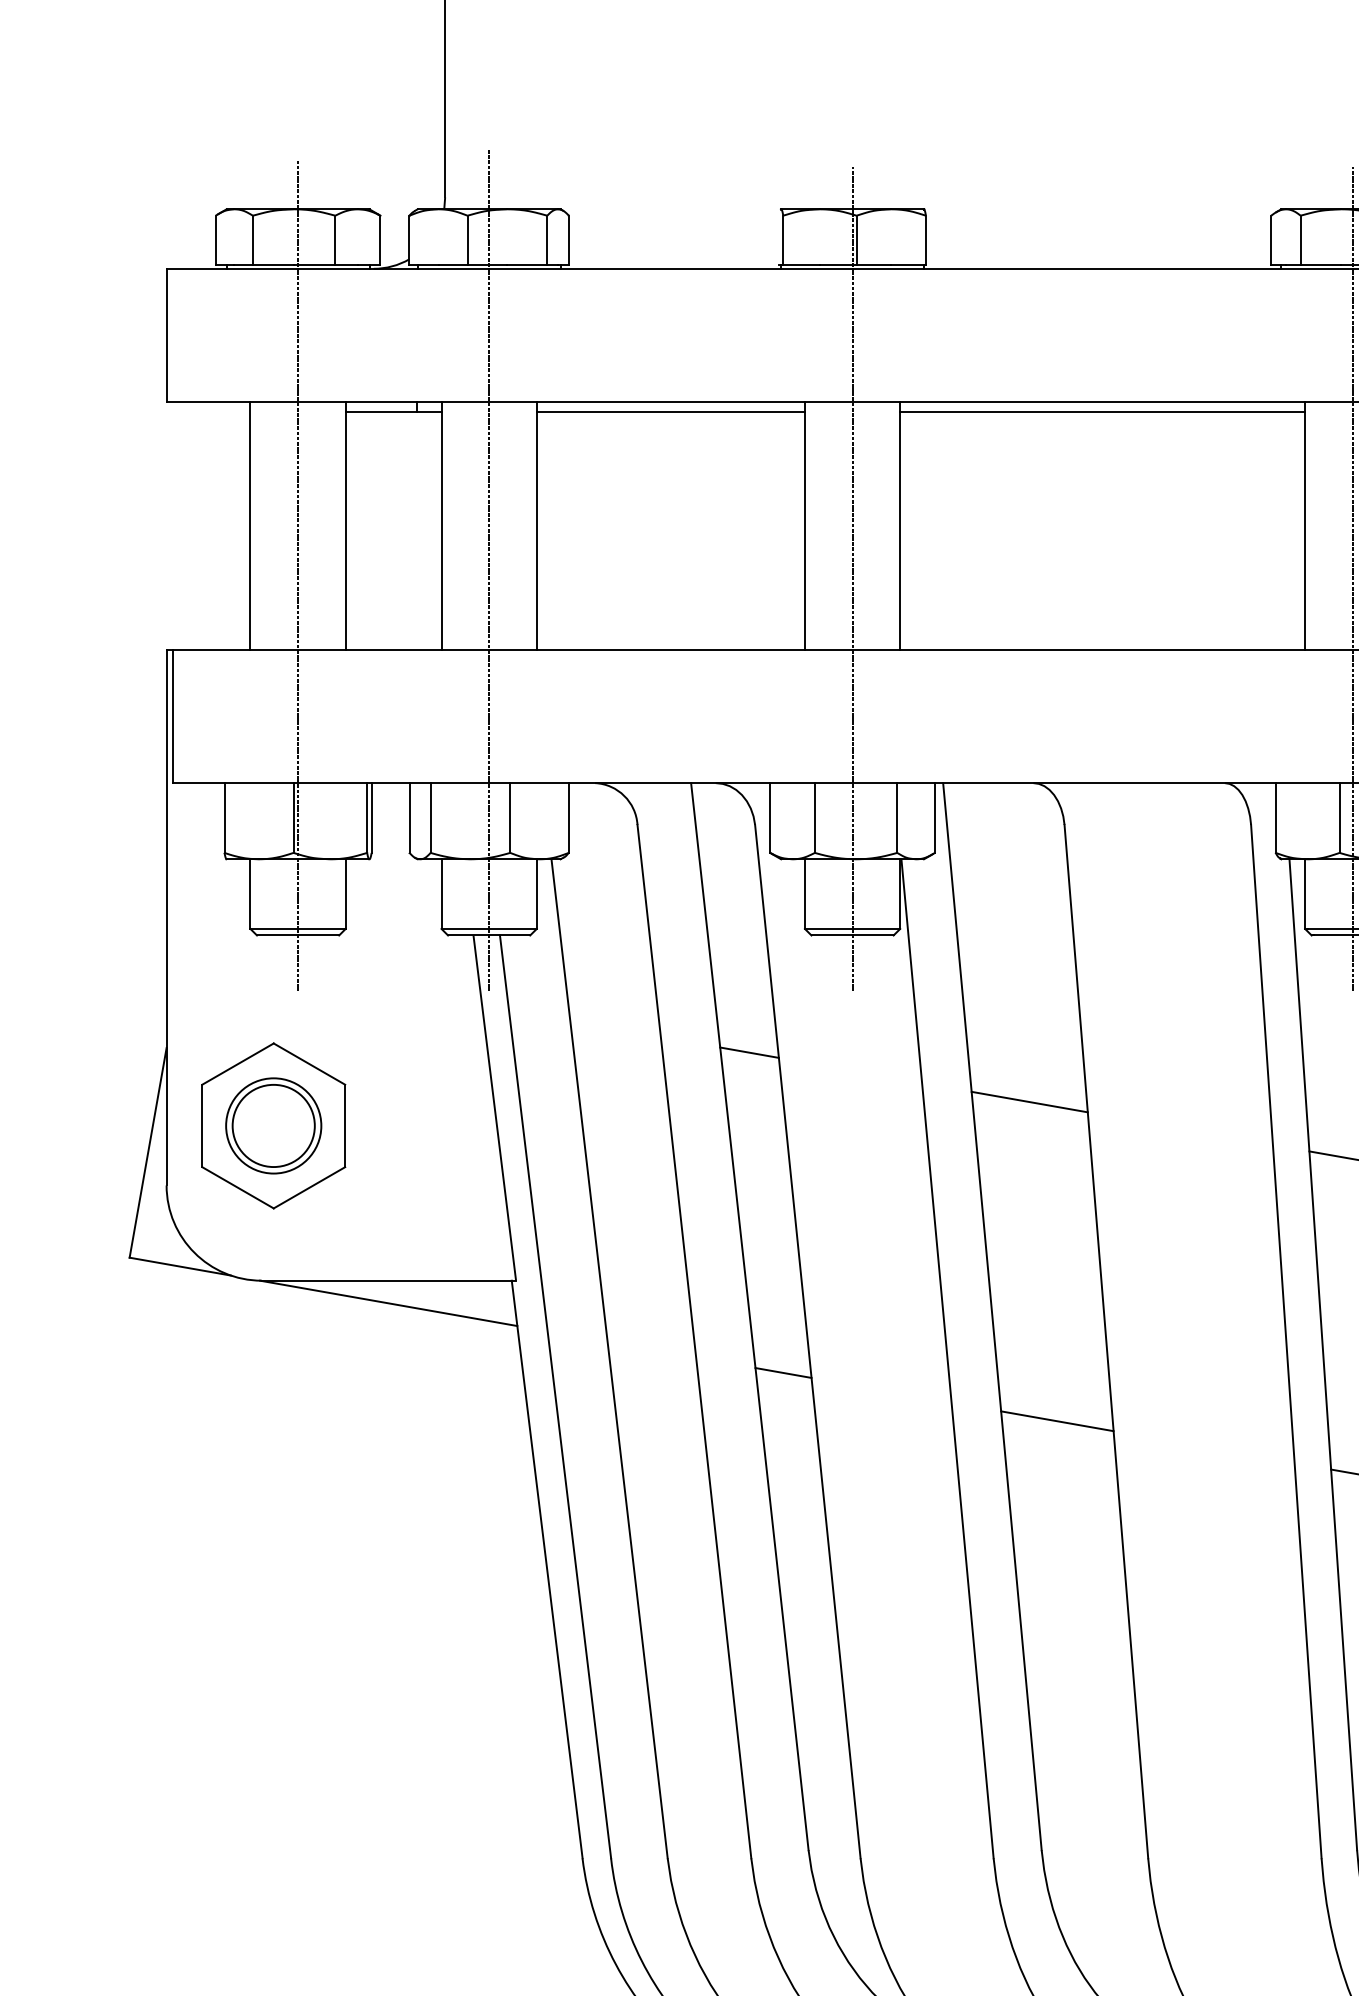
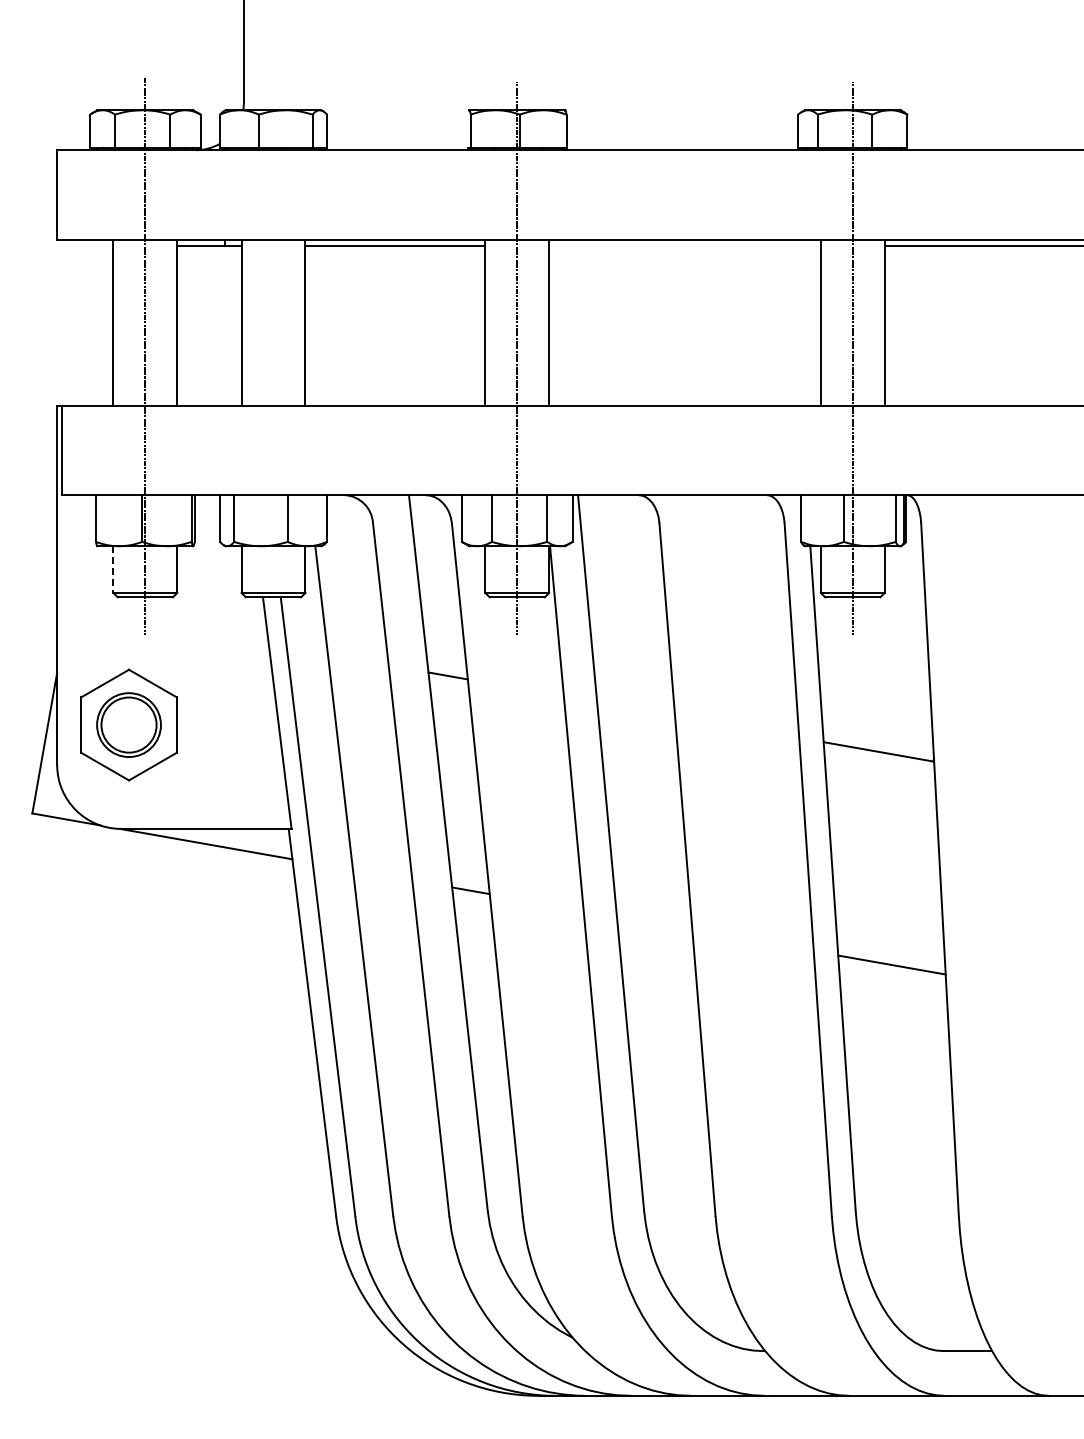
line: (1101, 412) -> (684, 246), removed
line: (489, 570) -> (273, 352), removed
line: (250, 895) -> (113, 570), solid -> dashed
line: (1030, 1101) -> (636, 708), removed
line: (1057, 1420) -> (654, 922), removed

